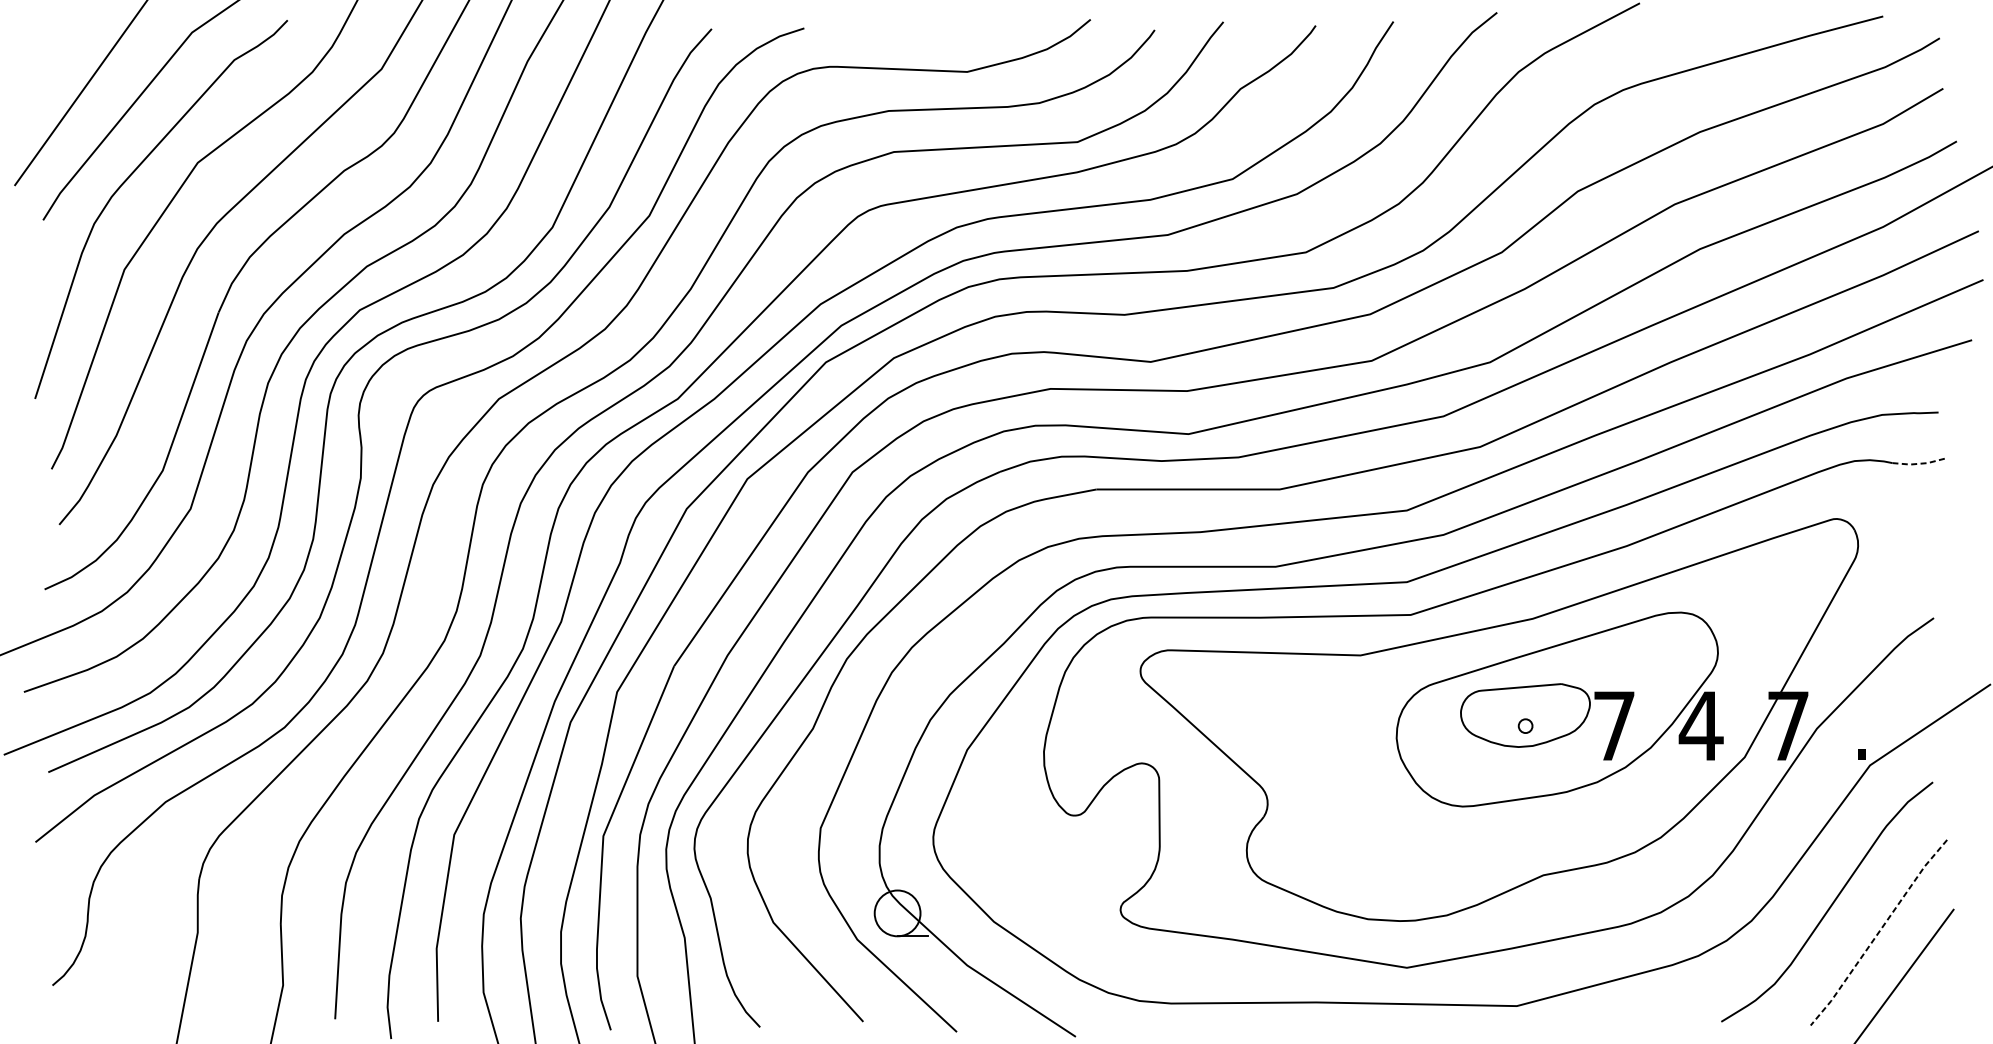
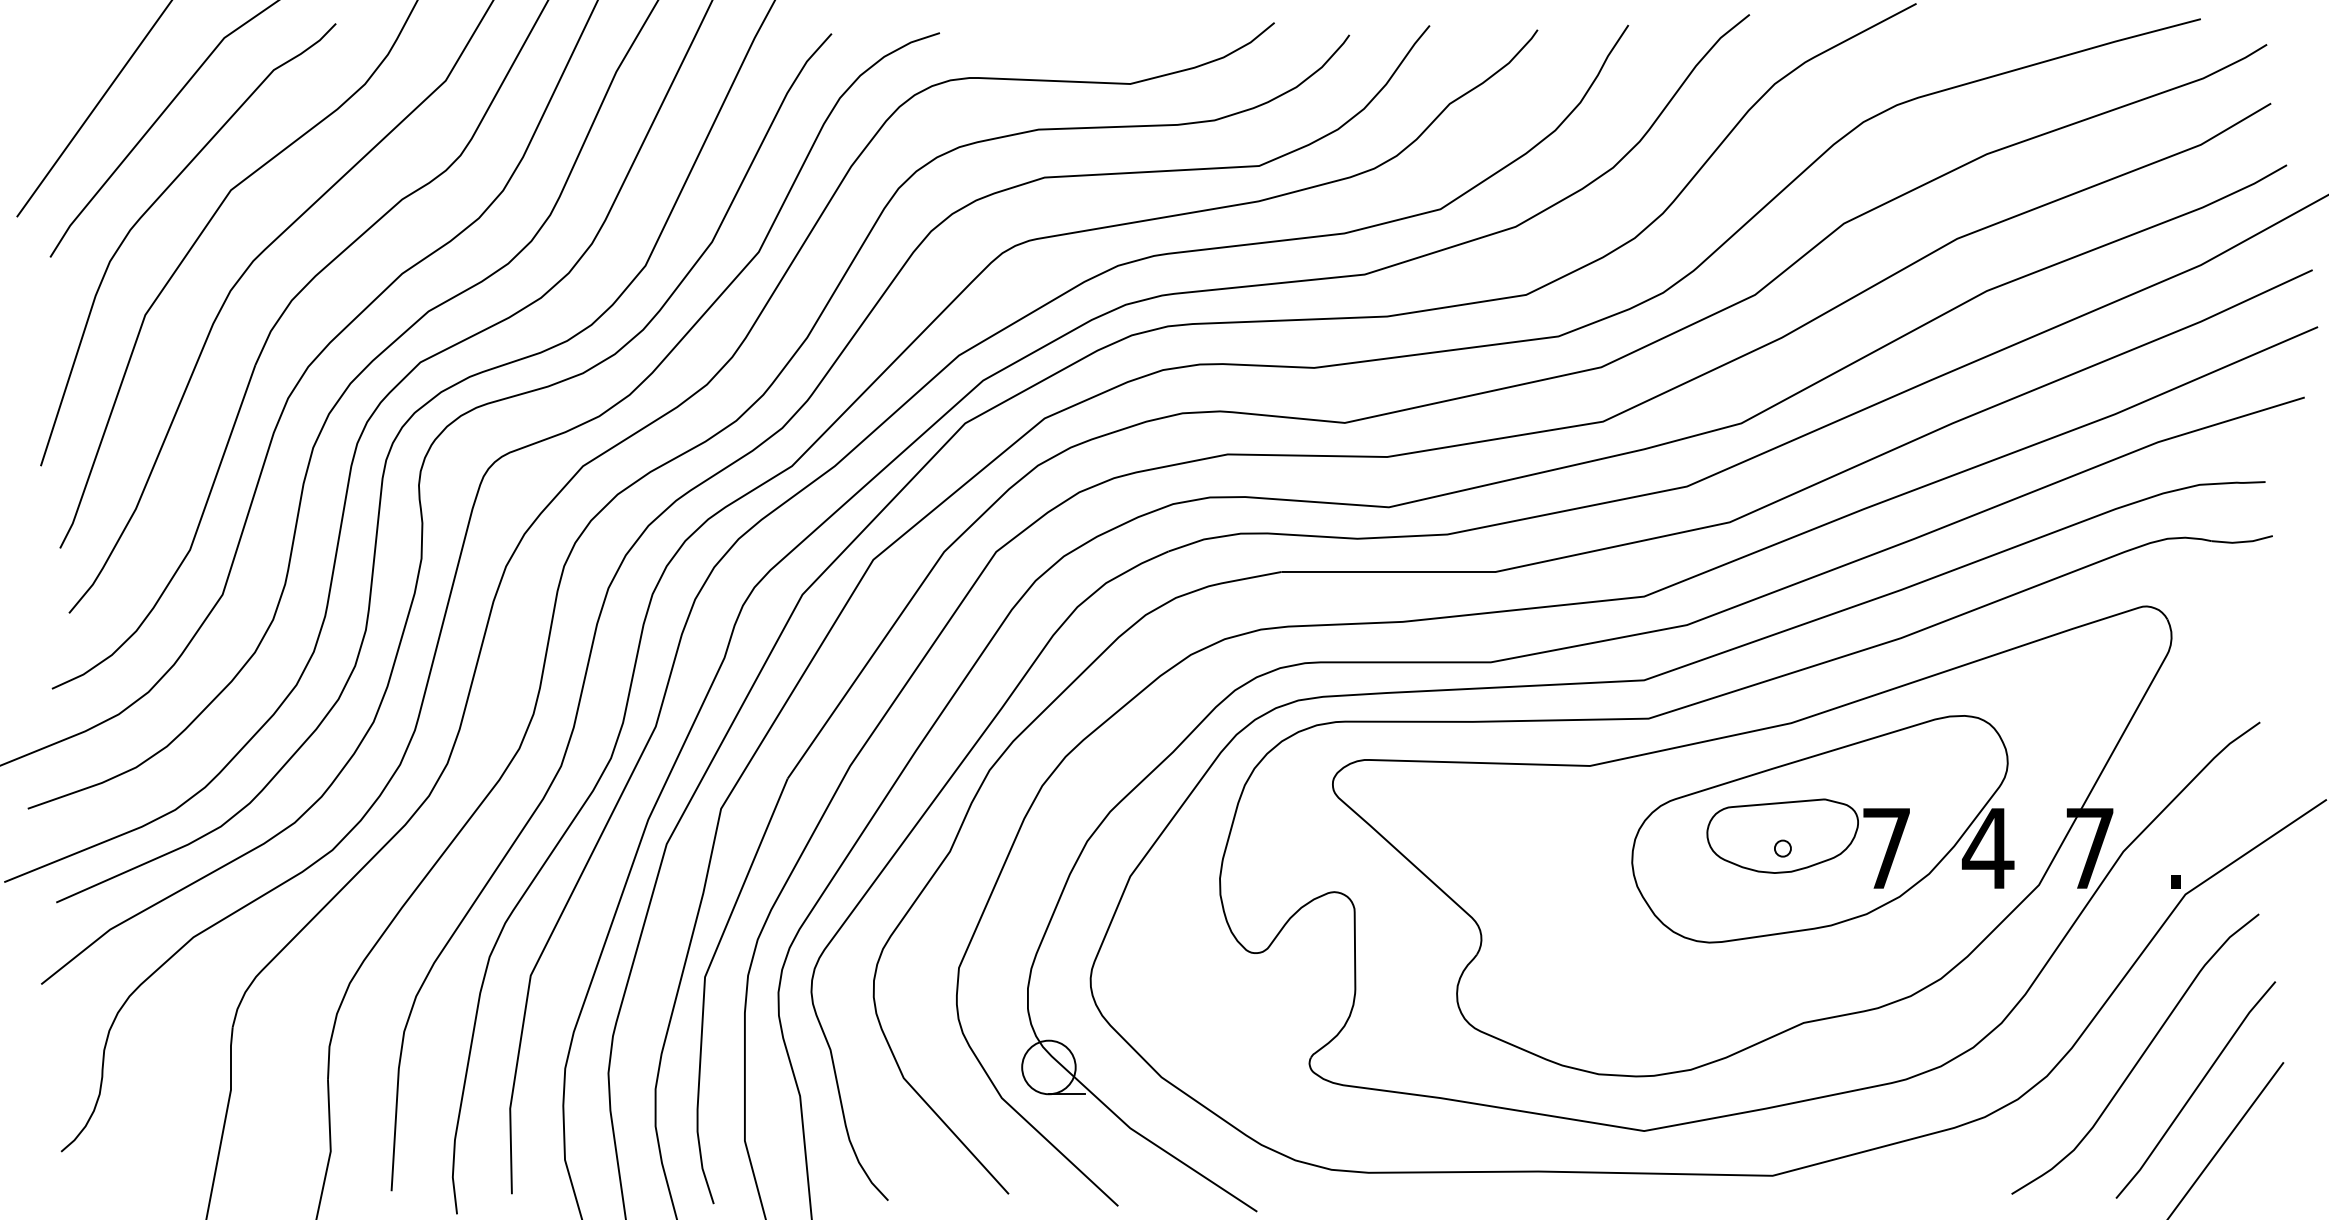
line: (1919, 463) -> (2243, 541), dashed -> solid
line: (1878, 933) -> (2195, 1090), dashed -> solid

